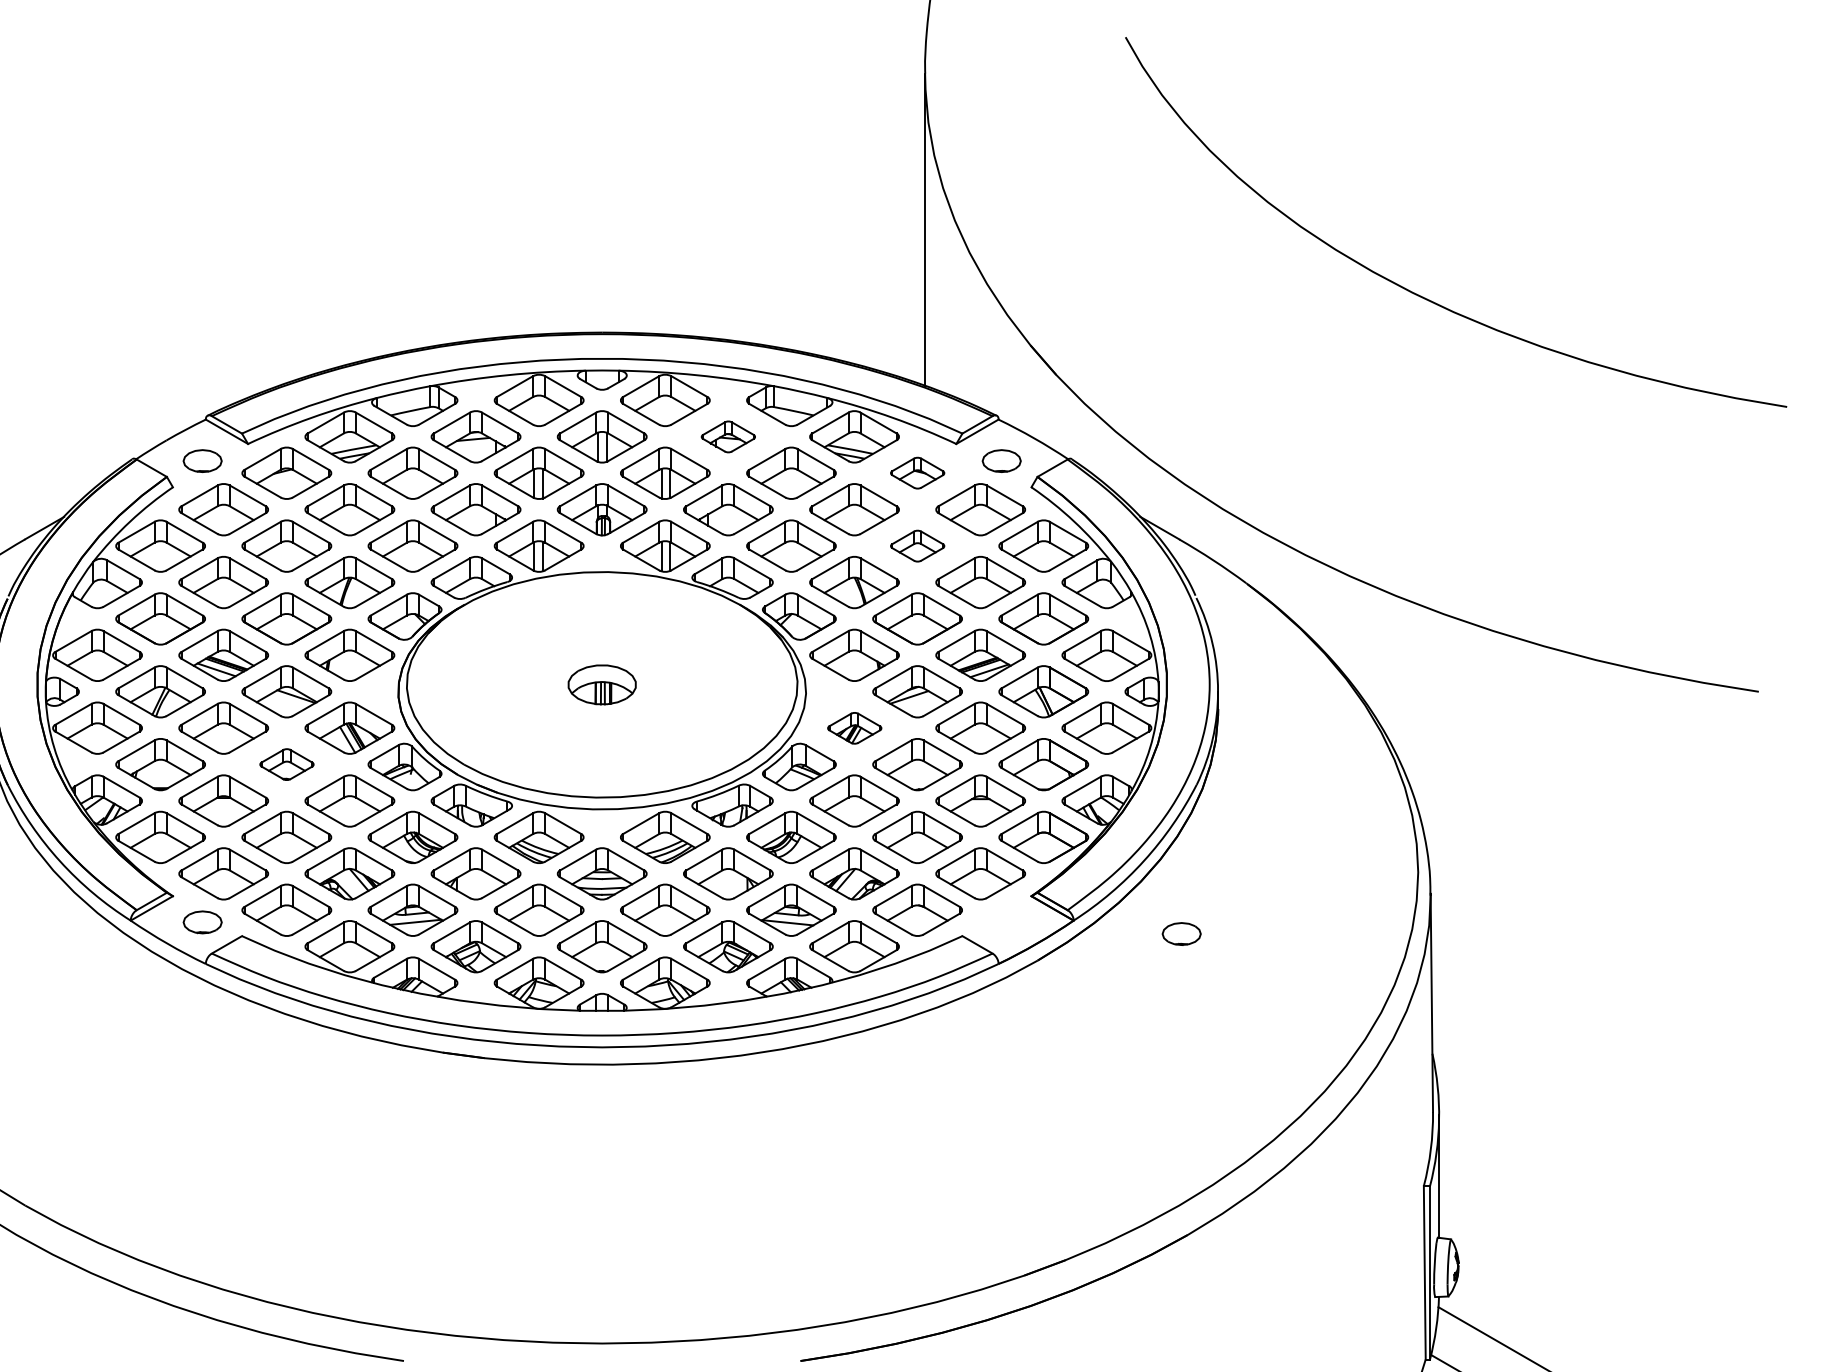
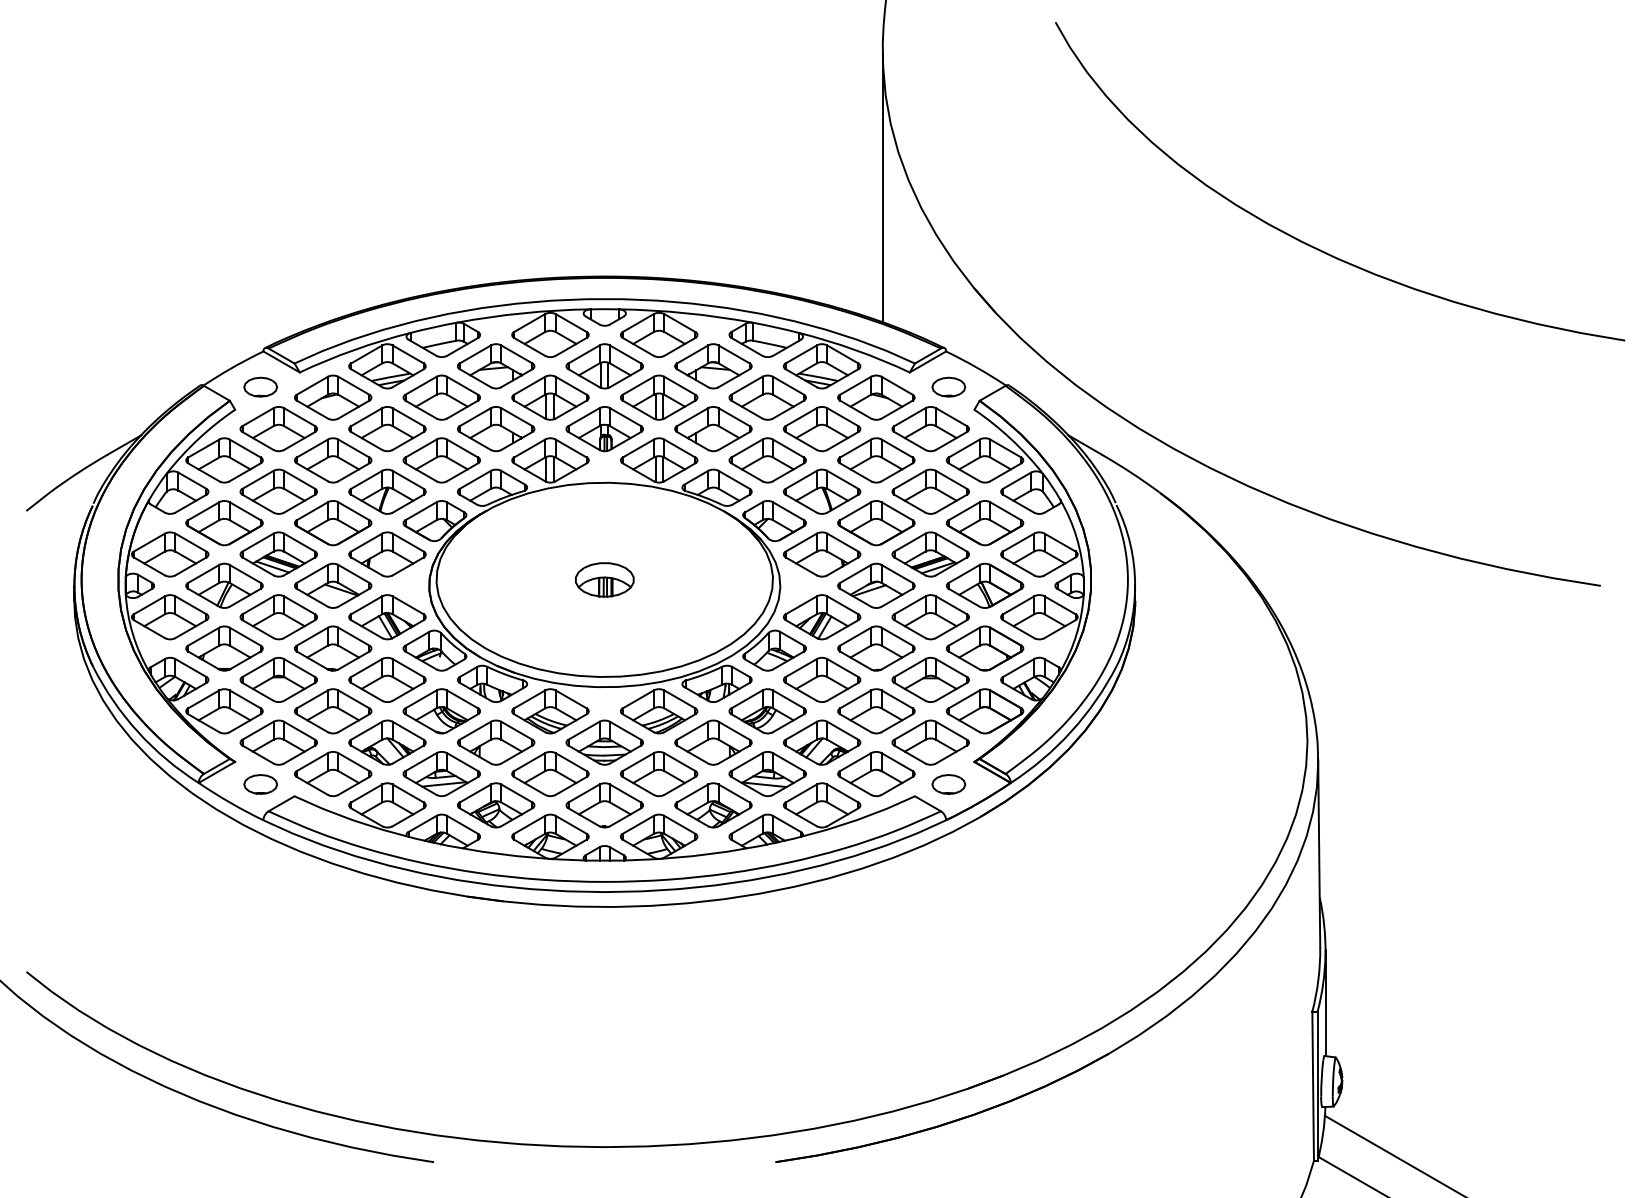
part: (728, 437) -> (713, 366), size x1.67
part: (917, 473) -> (876, 397), size x1.67
part: (917, 546) -> (876, 460), size x1.67
part: (855, 728) -> (822, 617), size x1.67
part: (287, 764) -> (333, 648), size x1.67
part: (1181, 934) -> (948, 784), moved

